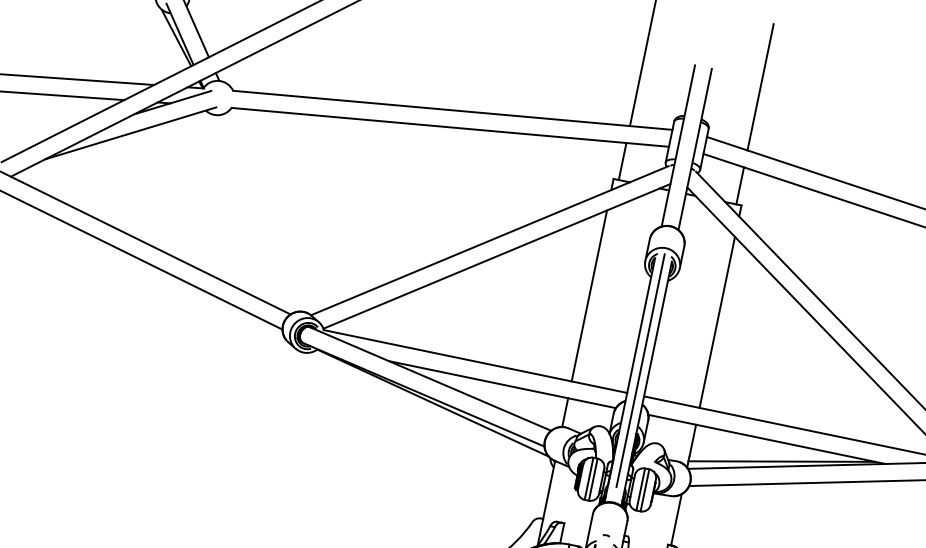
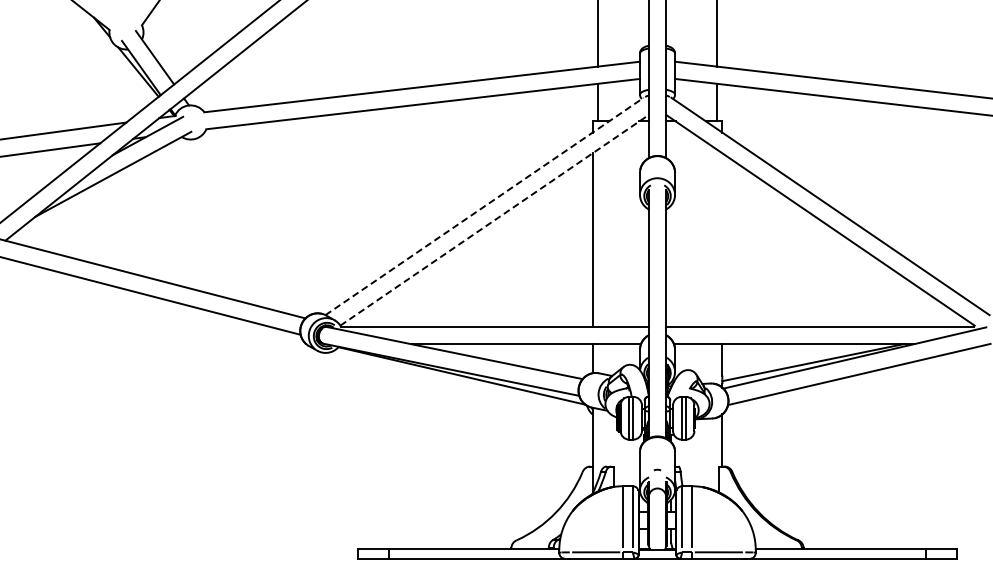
line: (489, 240) -> (484, 206), solid -> dashed
line: (496, 256) -> (494, 220), solid -> dashed
line: (717, 321) -> (722, 239), removed
line: (640, 370) -> (657, 302), removed

